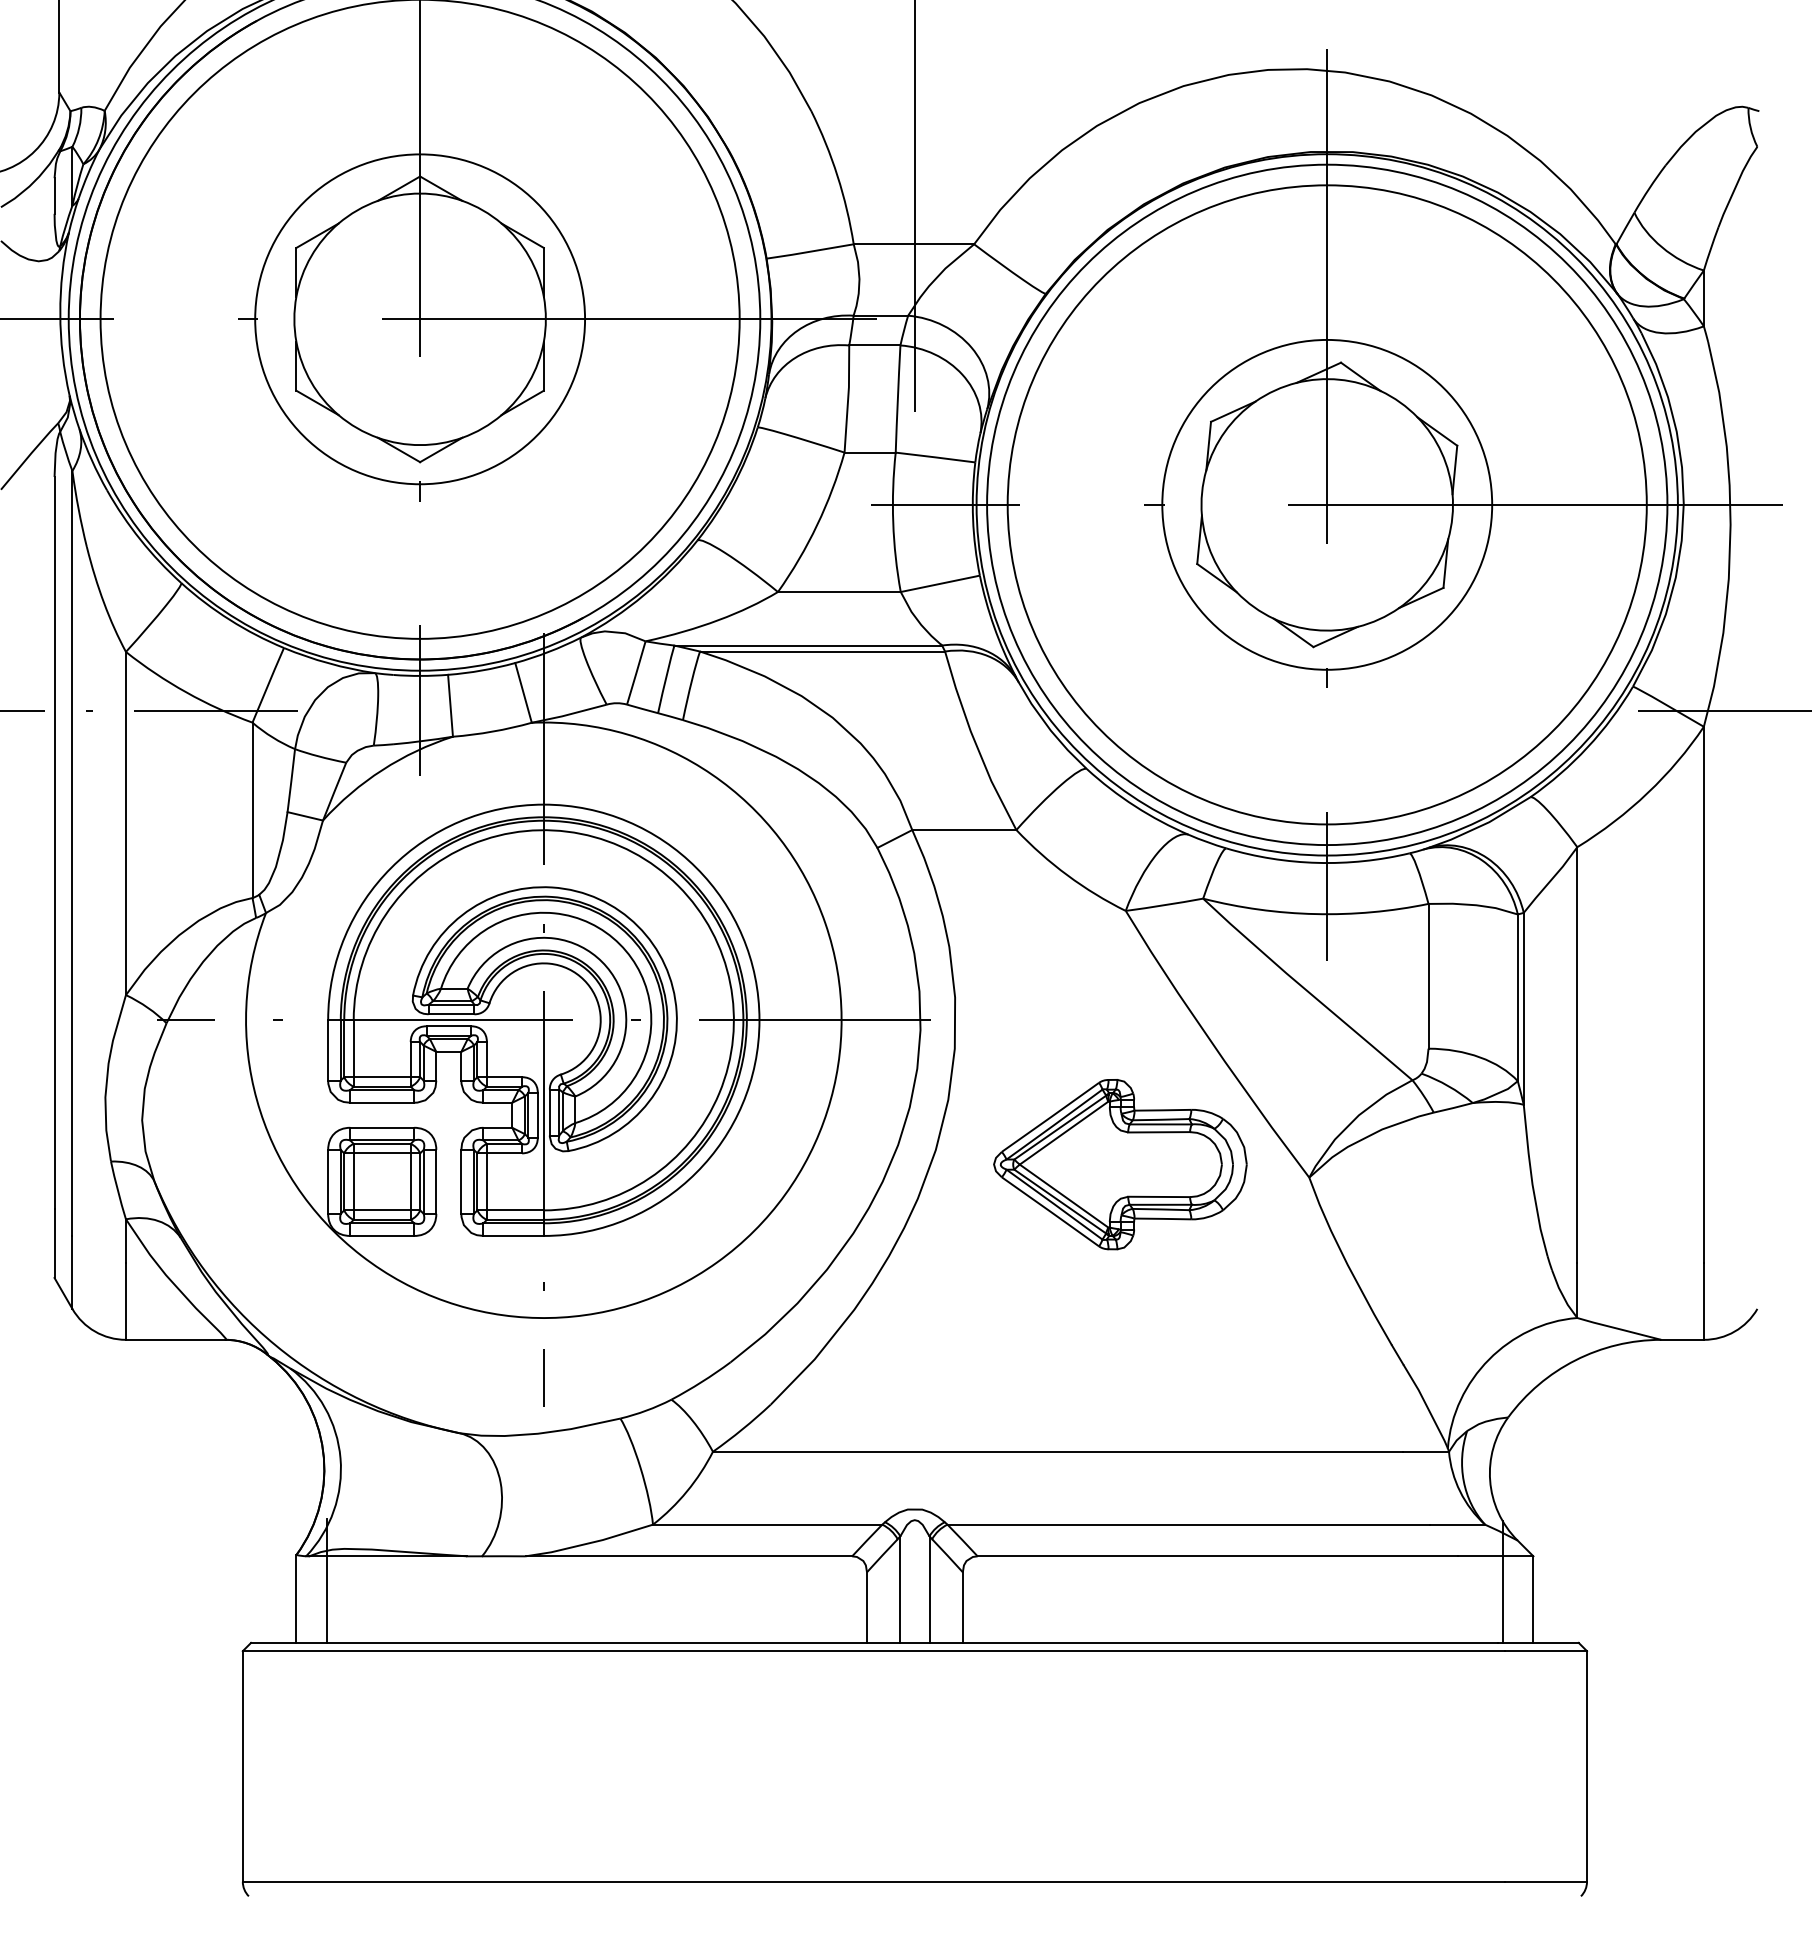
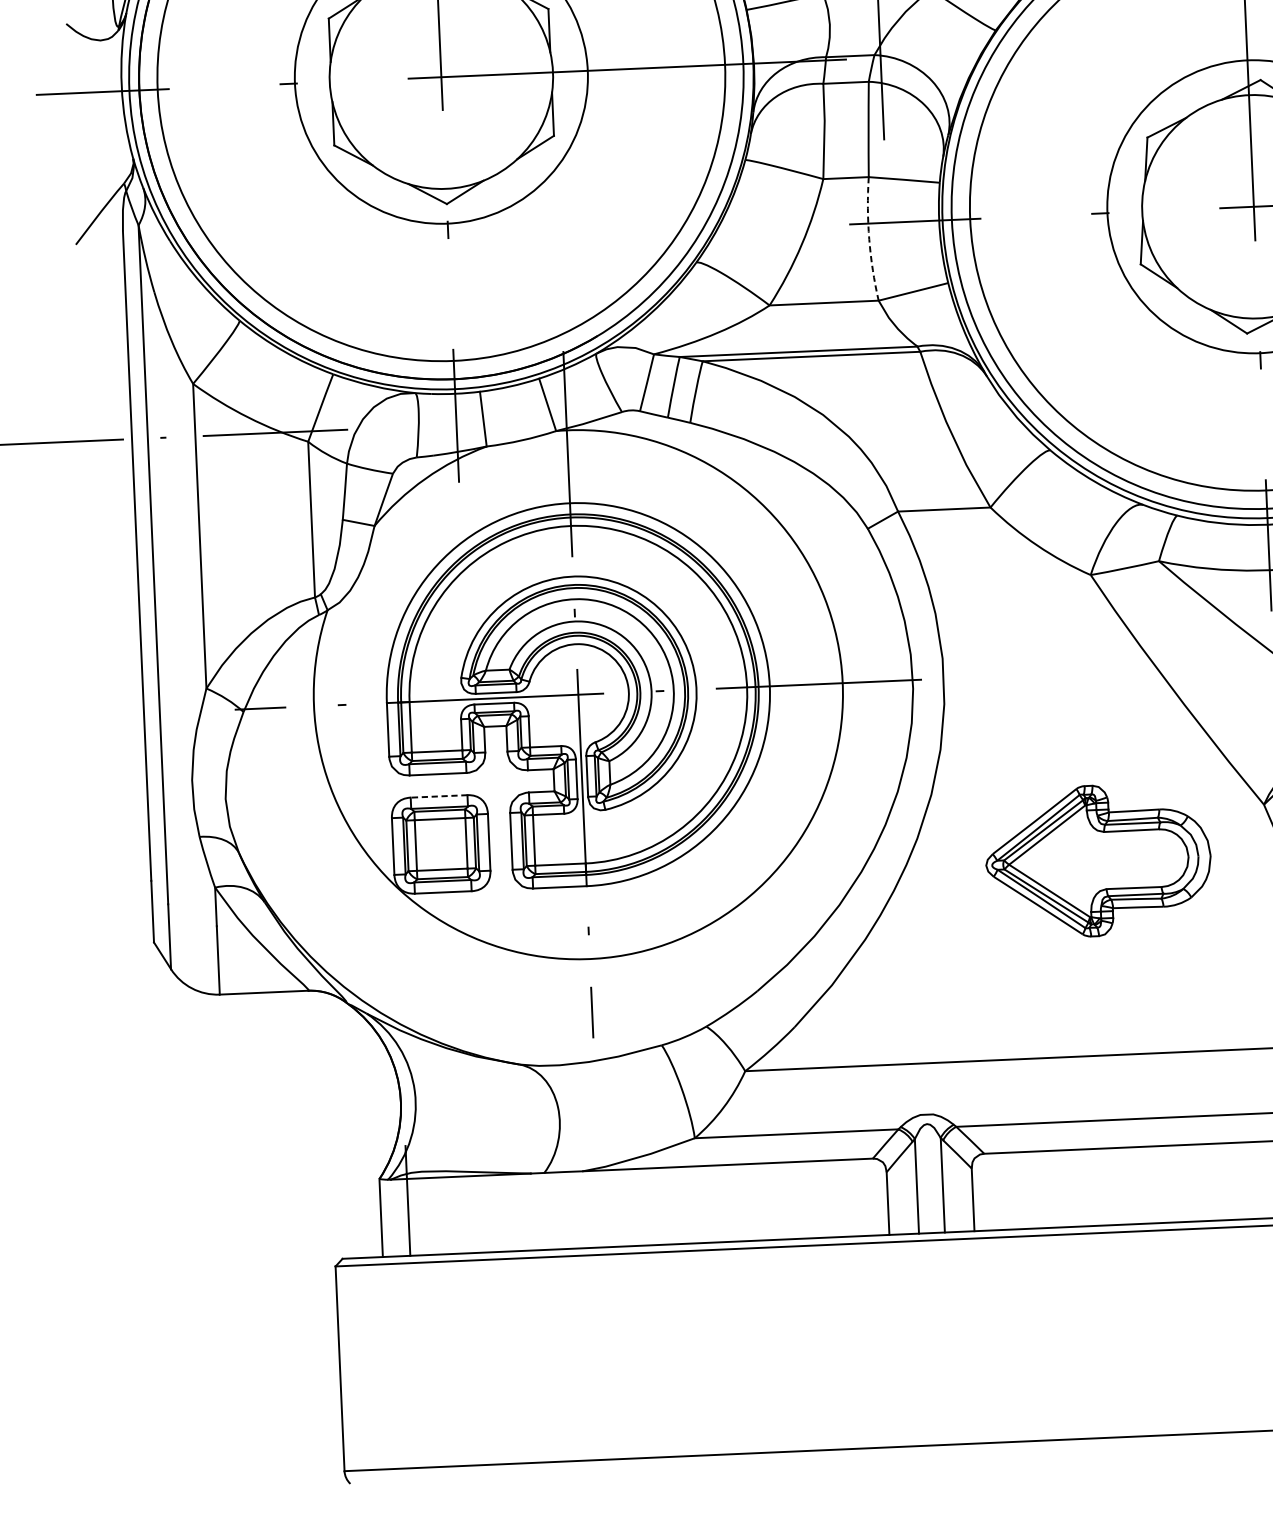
arc: (893, 522) -> (869, 239), solid -> dashed
line: (382, 1127) -> (439, 796), solid -> dashed
part: (1120, 1164) -> (1098, 860), moved

